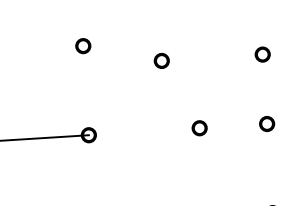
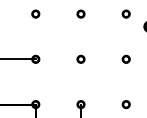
part: (261, 53) -> (125, 13), moved
part: (160, 59) -> (80, 13), moved
part: (198, 126) -> (80, 58), moved

